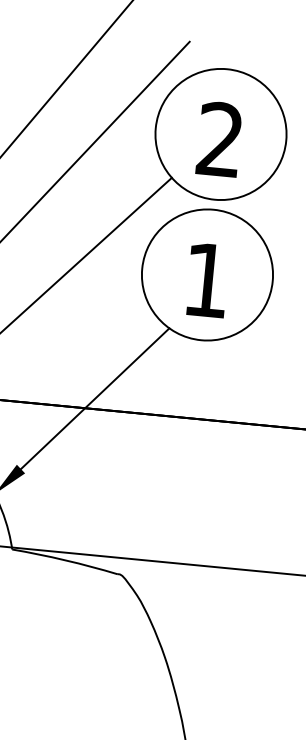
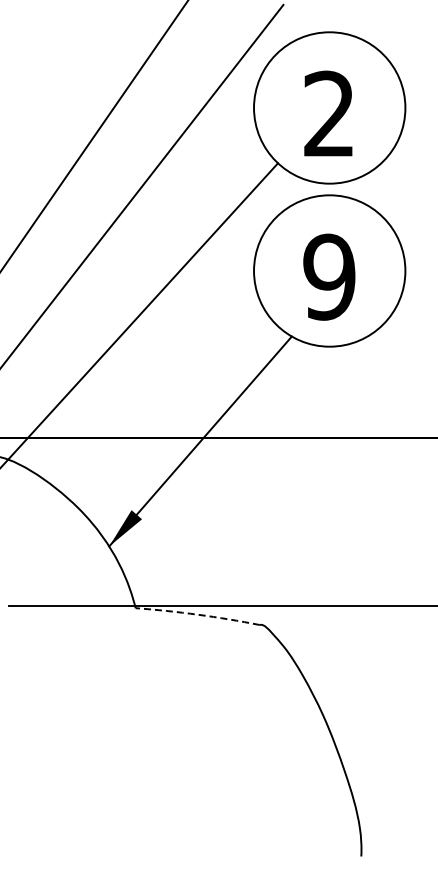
text: (206, 279) -> (329, 276), 1 -> 9
arc: (65, 560) -> (197, 614), solid -> dashed

